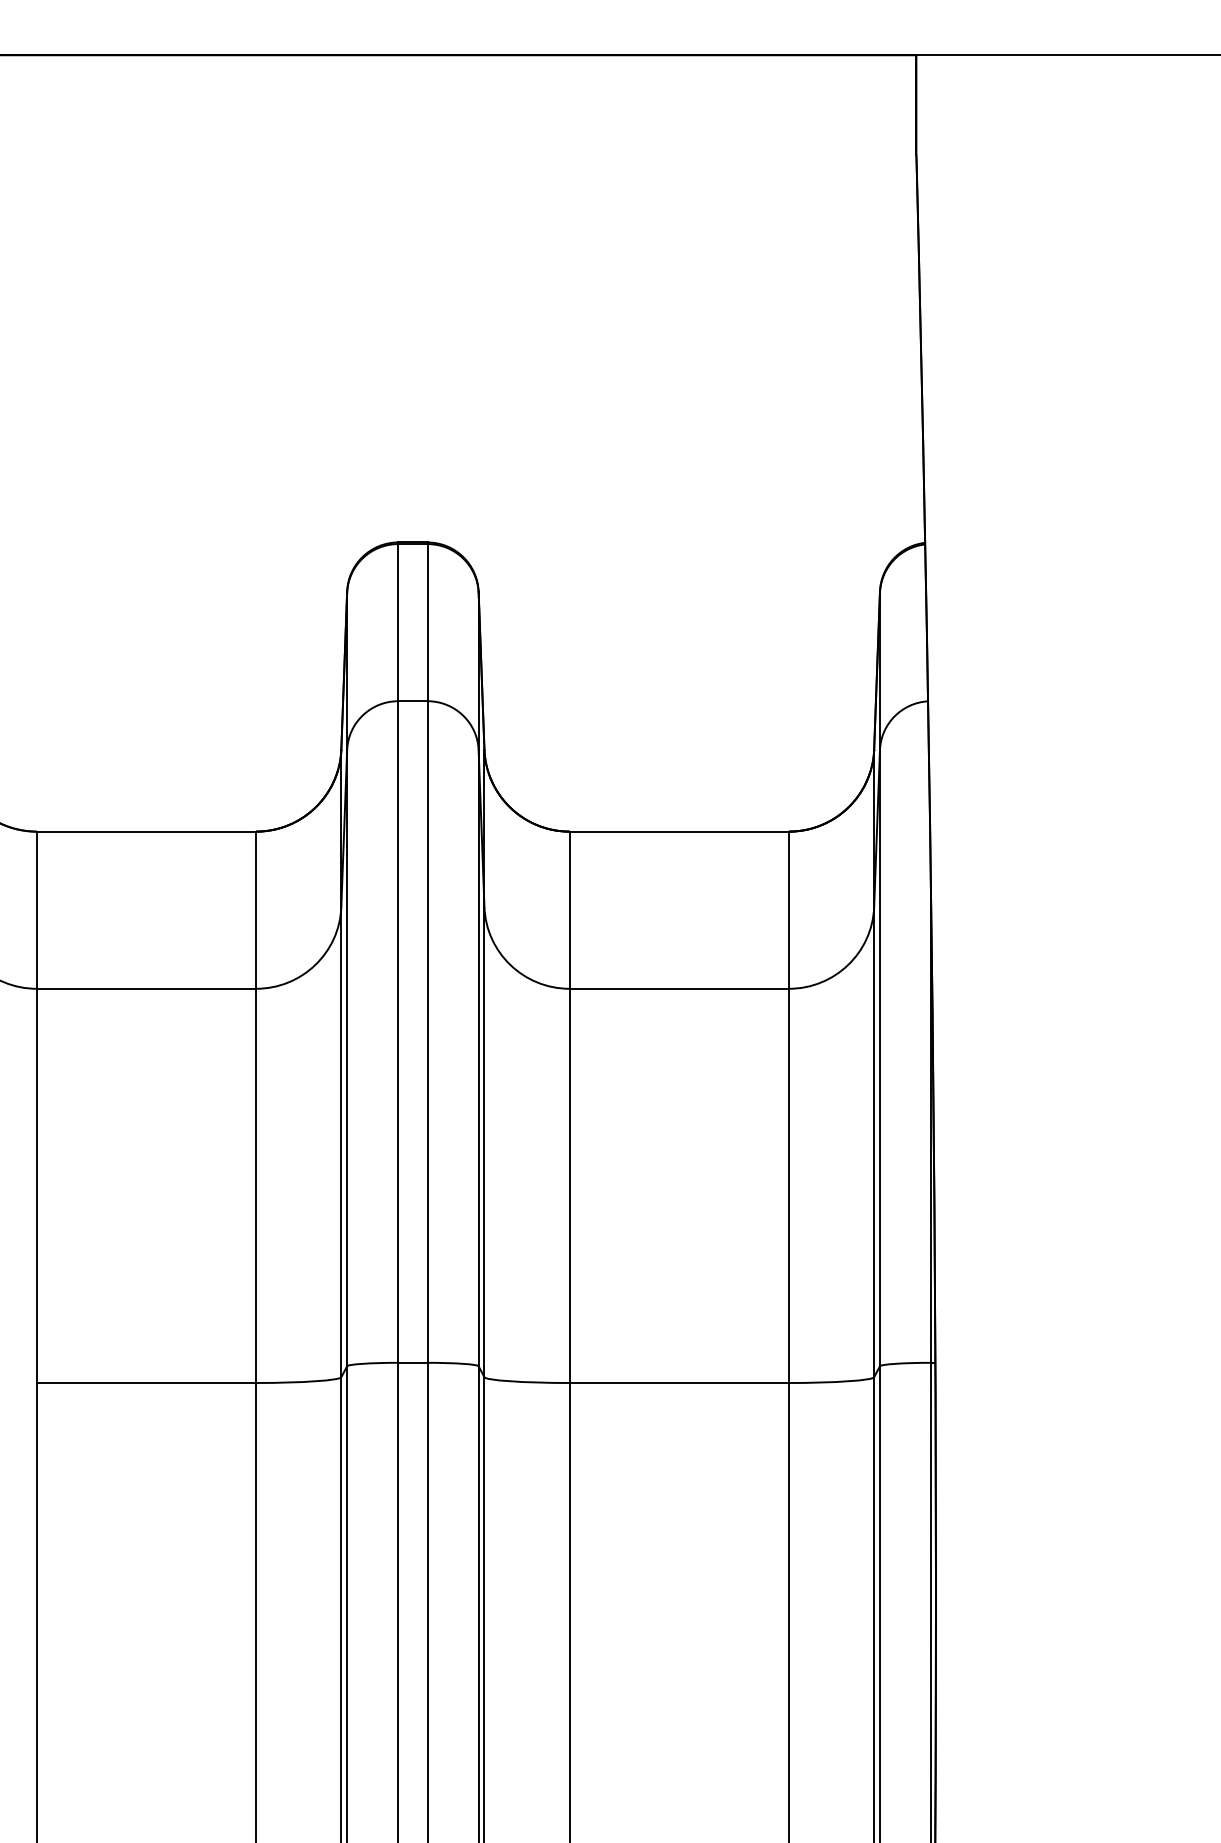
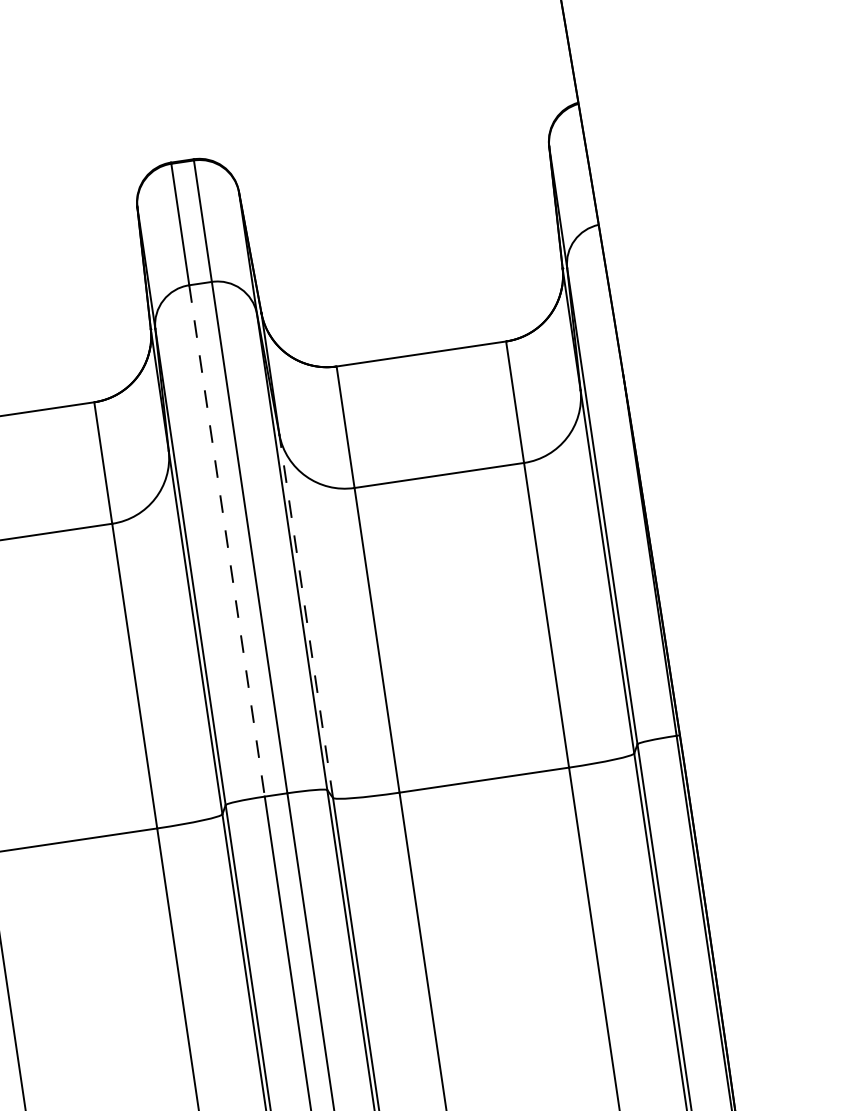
line: (398, 1032) -> (227, 541), solid -> dashed
line: (484, 1141) -> (306, 615), solid -> dashed

